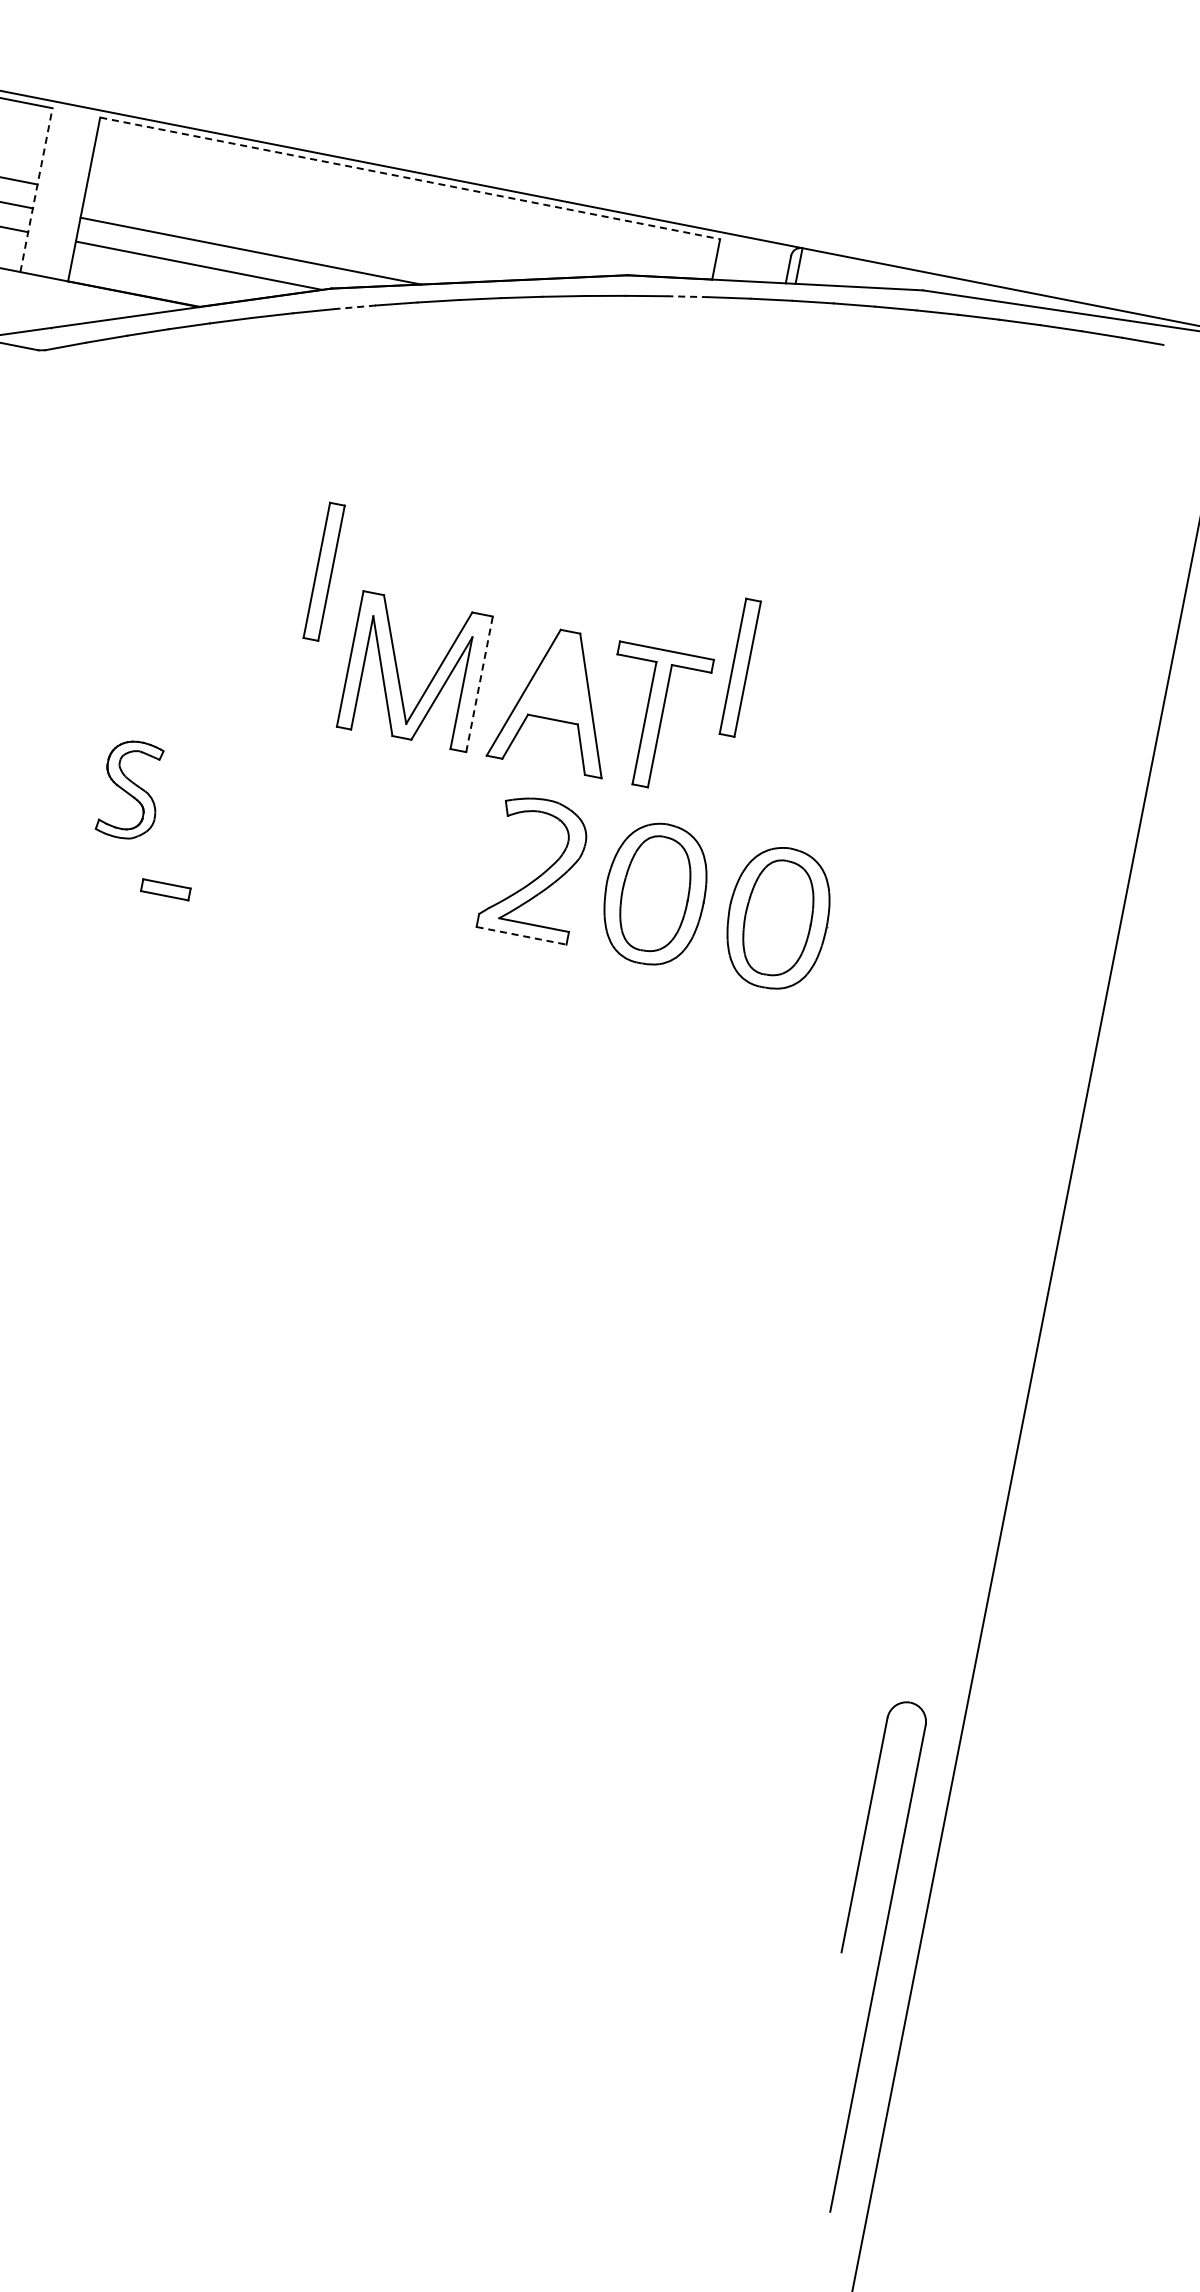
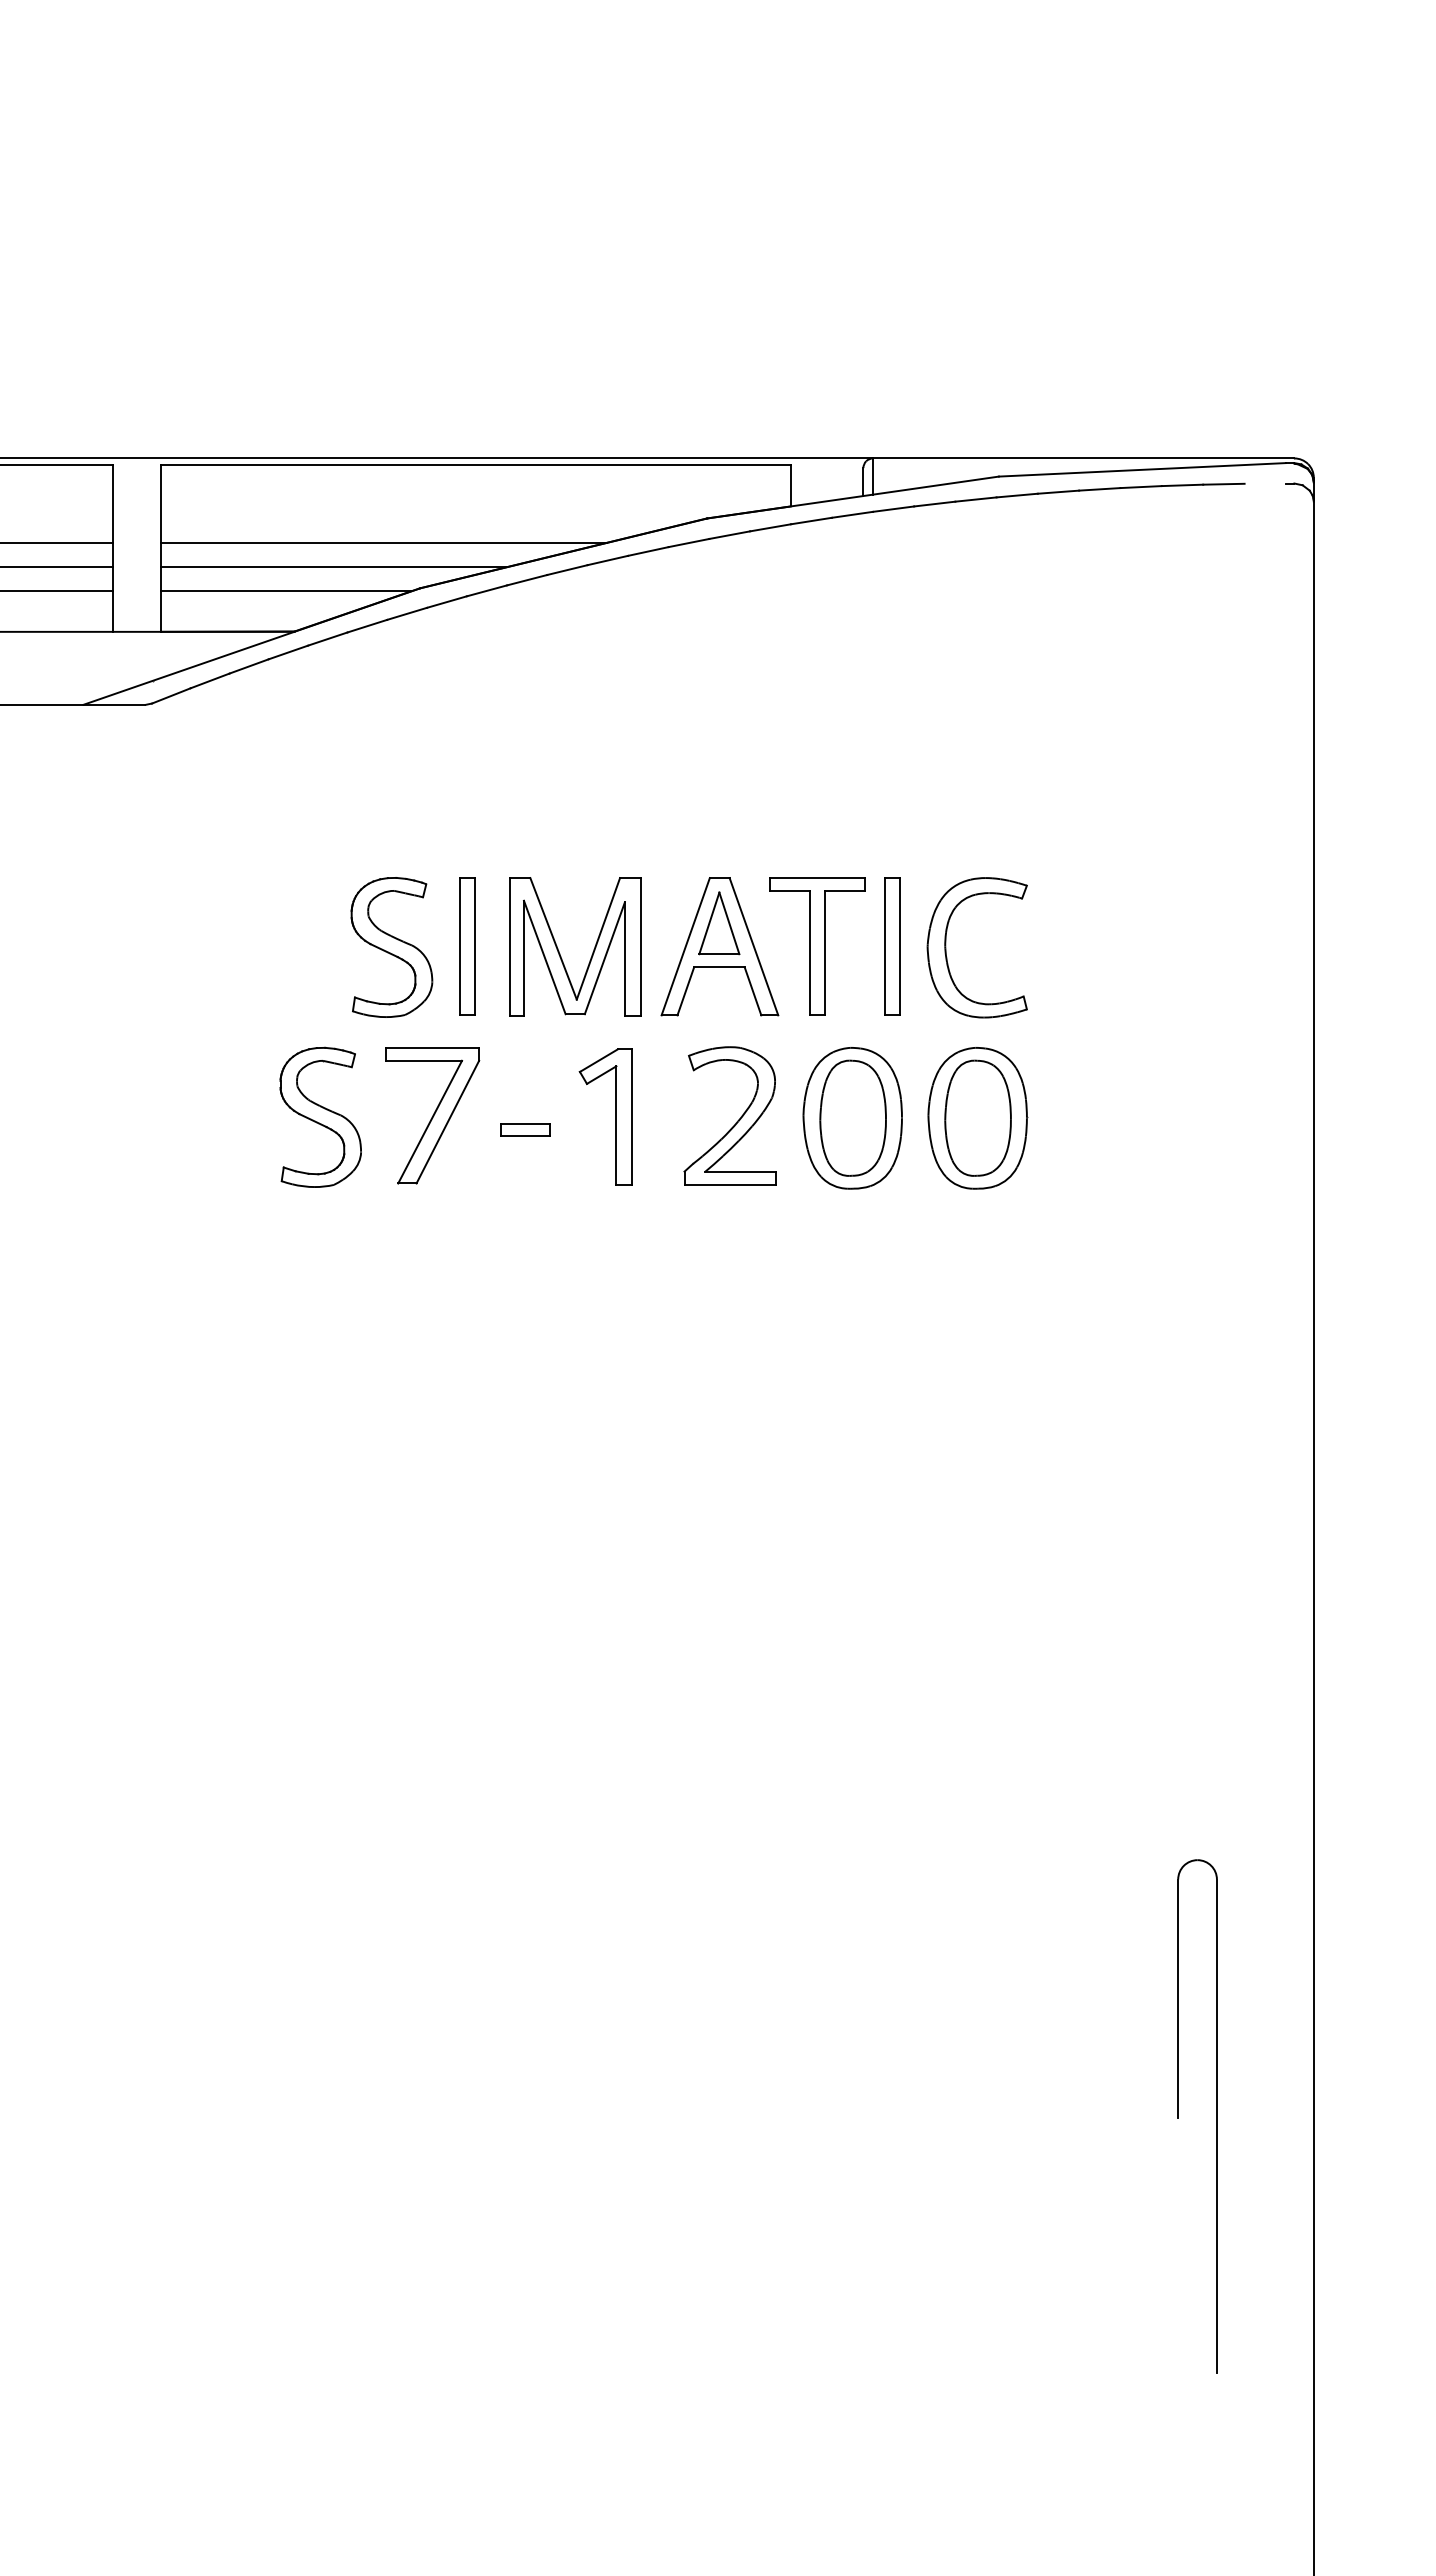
line: (409, 178) -> (475, 465), dashed -> solid
line: (36, 189) -> (112, 548), dashed -> solid
line: (304, 236) -> (383, 542), added
line: (688, 296) -> (770, 527), dashed -> solid
line: (354, 307) -> (446, 602), dashed -> solid
part: (324, 571) -> (467, 946), moved
part: (233, 636) -> (391, 947), added
part: (740, 667) -> (892, 946), moved
part: (561, 676) -> (719, 923), added
line: (479, 683) -> (640, 946), dashed -> solid
part: (780, 743) -> (946, 947), added
part: (131, 789) -> (320, 1116), size x1.43
part: (241, 810) -> (432, 1115), added
part: (421, 846) -> (615, 1116), added
part: (165, 889) -> (525, 1129), moved
line: (521, 935) -> (730, 1184), dashed -> solid
part: (842, 1951) -> (1178, 2116), moved

